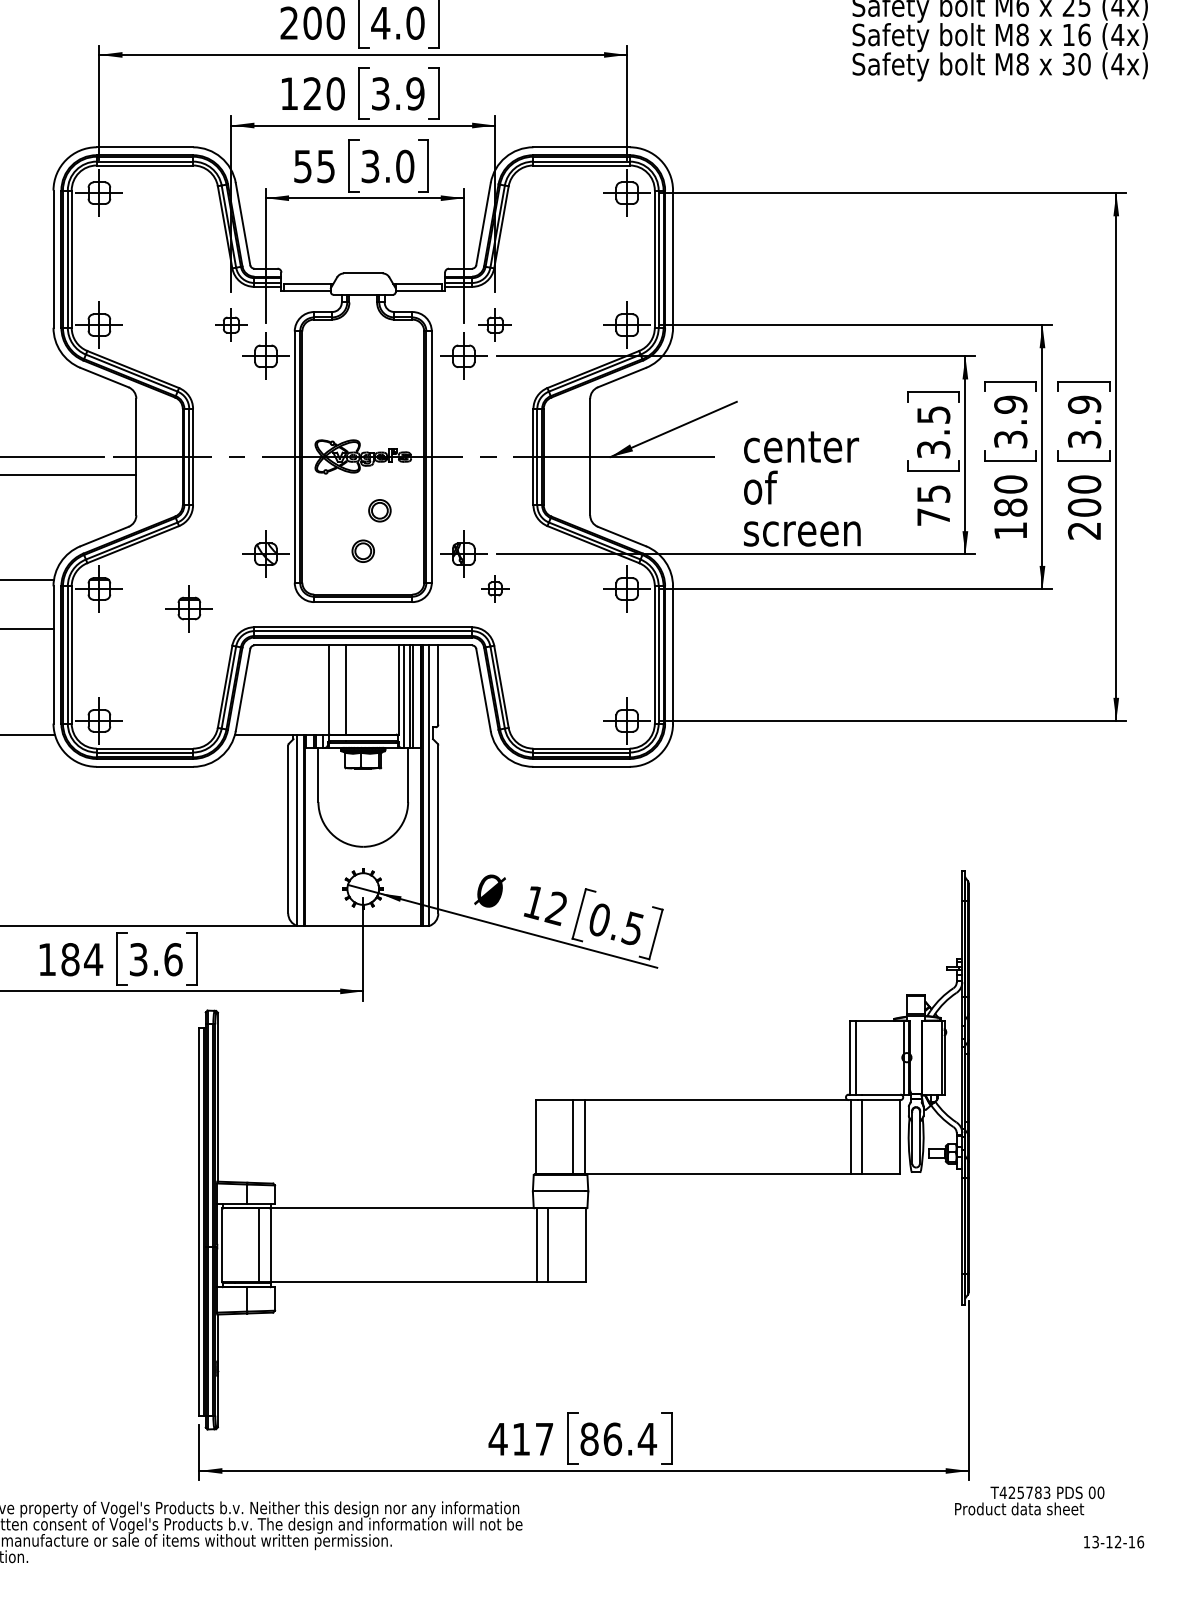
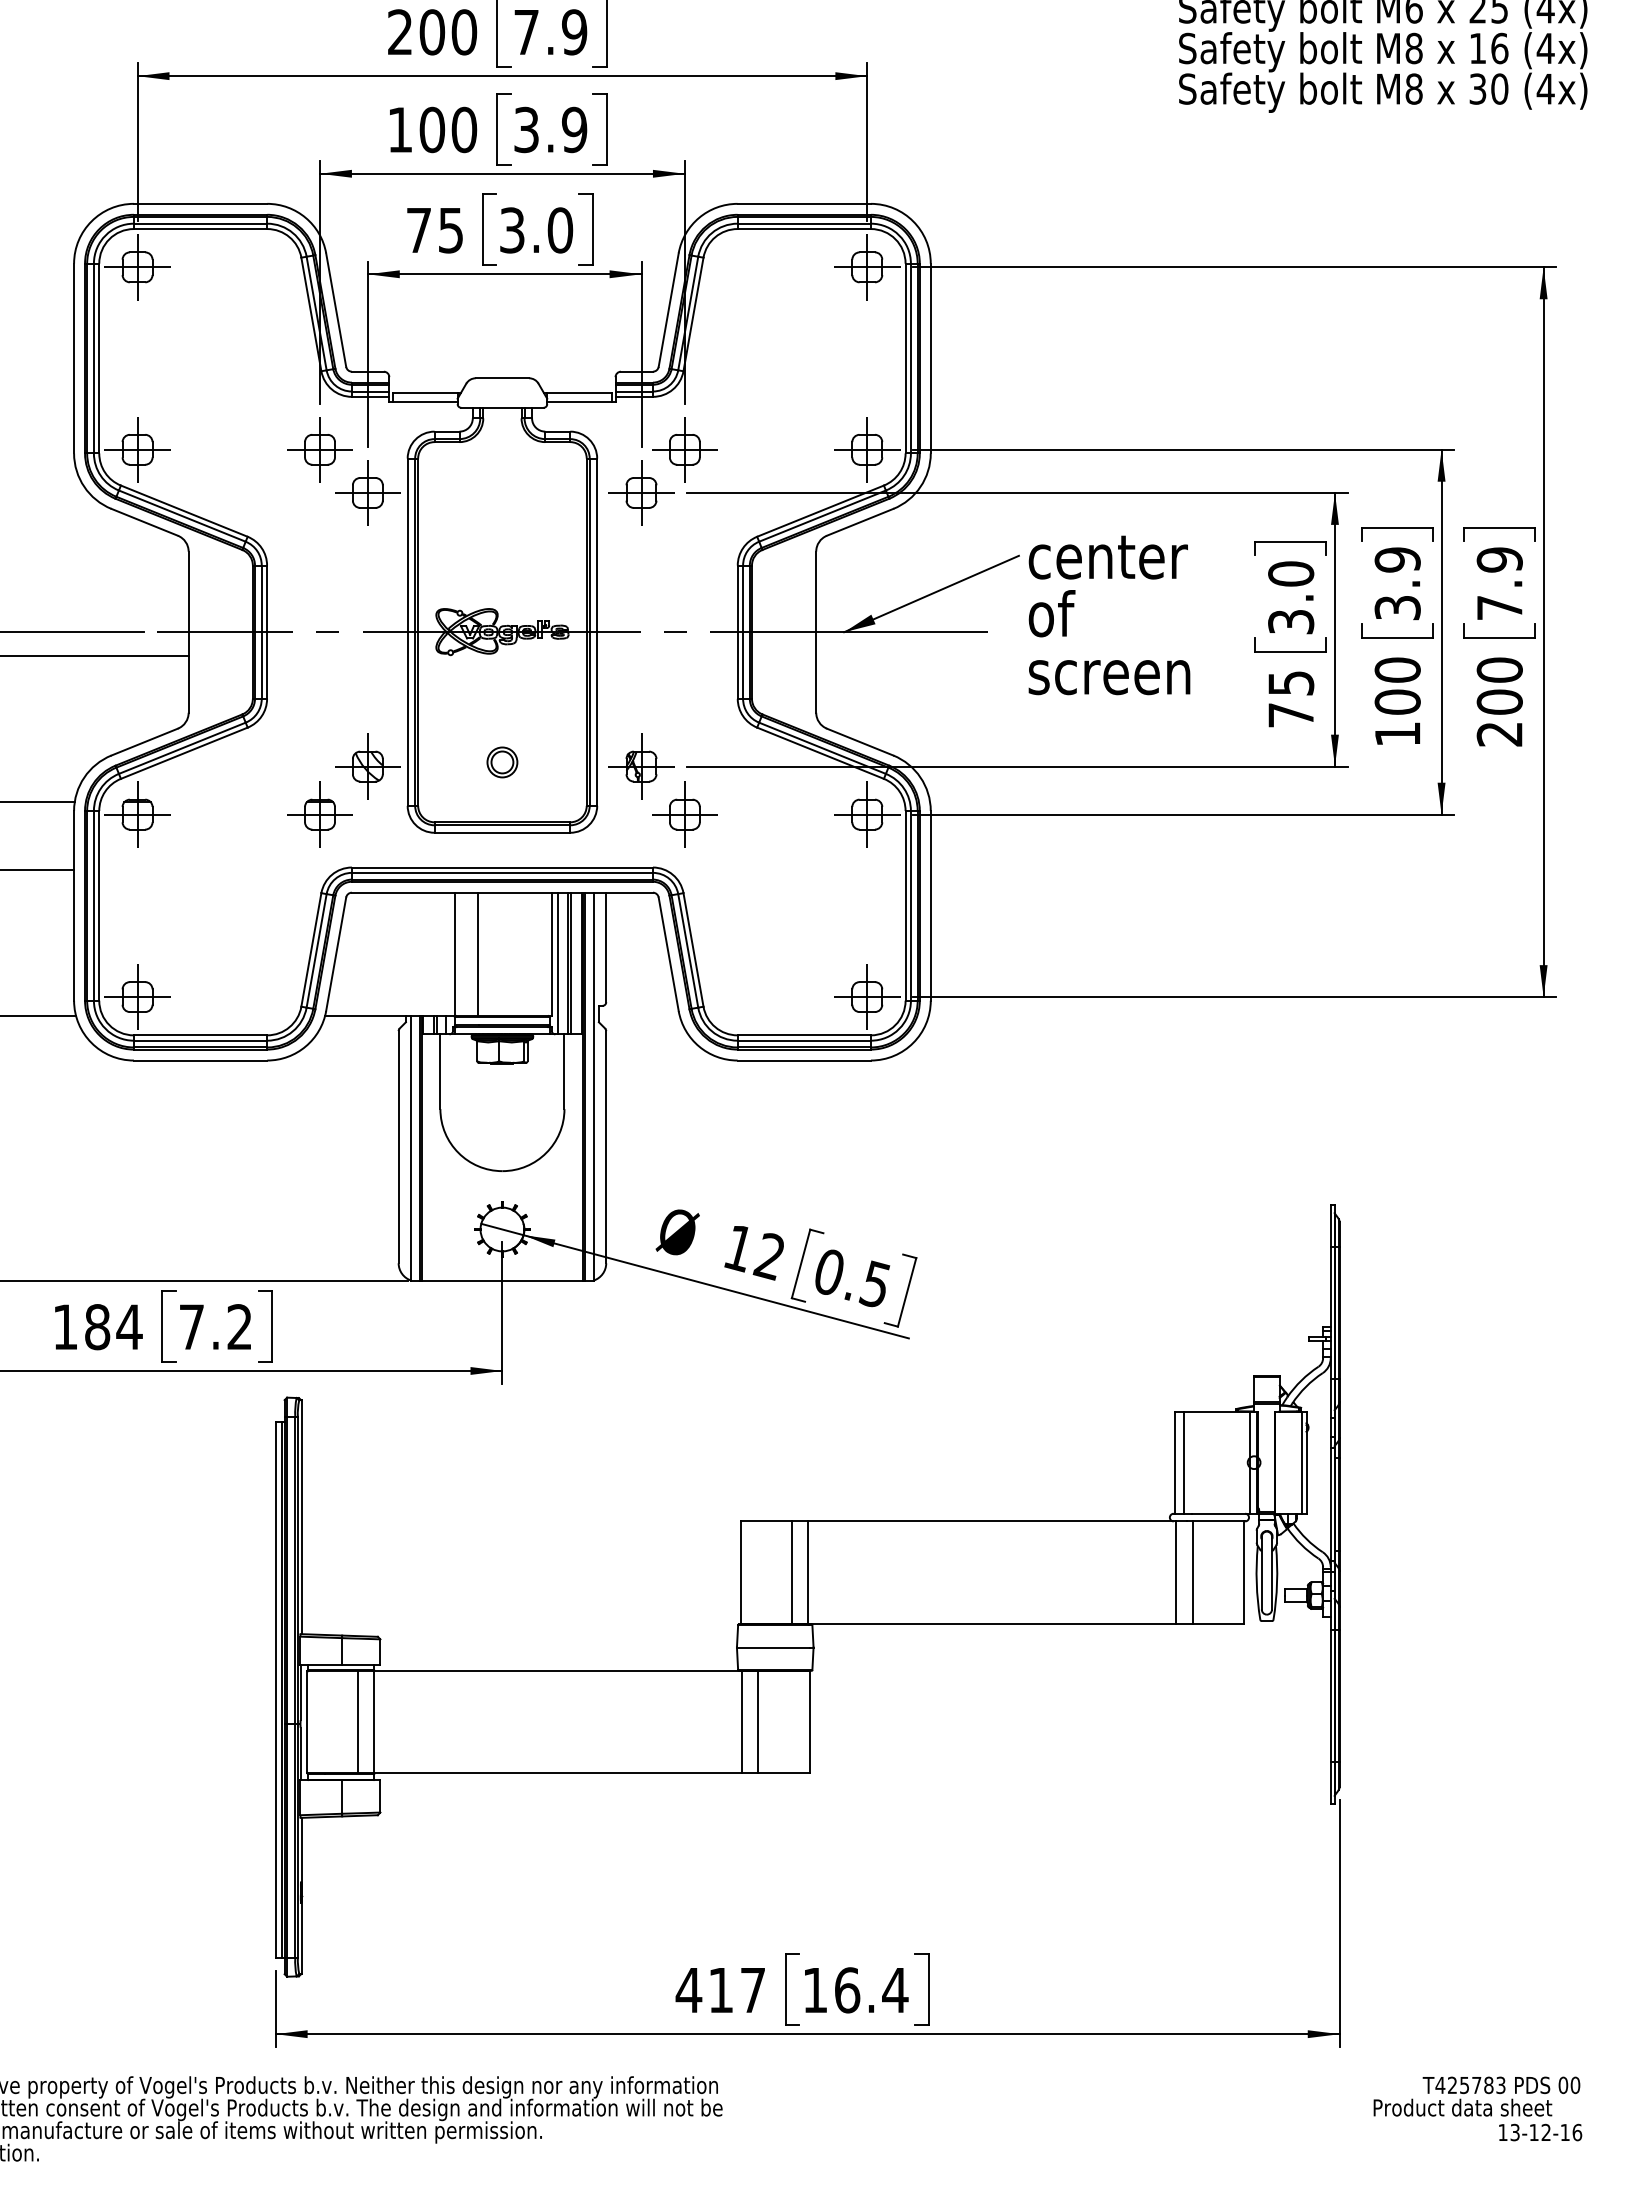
text: (398, 23) -> (550, 32), 4.0 -> 7.9
text: (312, 93) -> (432, 129), 120 -> 100
text: (302, 166) -> (418, 230), 55 -> 75
part: (230, 324) -> (319, 449), size x1.43
part: (494, 324) -> (684, 449), size x1.43
text: (933, 414) -> (1291, 573), 3.5 -> 3.0
text: (1084, 439) -> (1499, 608), 3.9 -> 7.9
text: (802, 489) -> (1109, 615), moved
text: (1010, 507) -> (1397, 701), 180 -> 100
part: (379, 510) -> (525, 706), removed
part: (494, 588) -> (684, 814), size x1.67
part: (189, 608) -> (319, 814), moved
text: (155, 959) -> (215, 1327), 3.6 -> 7.2
text: (588, 1439) -> (814, 1990), 86.4 -> 16.4
text: (1029, 1500) -> (1476, 2096), moved

